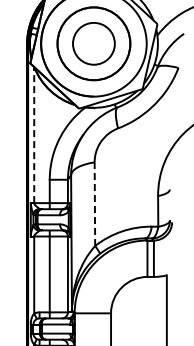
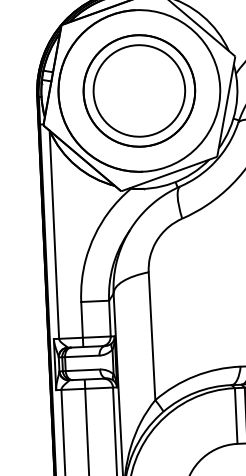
circle: (93, 43) -> (138, 90), size x1.43
line: (34, 134) -> (54, 233), dashed -> solid
line: (94, 204) -> (151, 336), dashed -> solid

